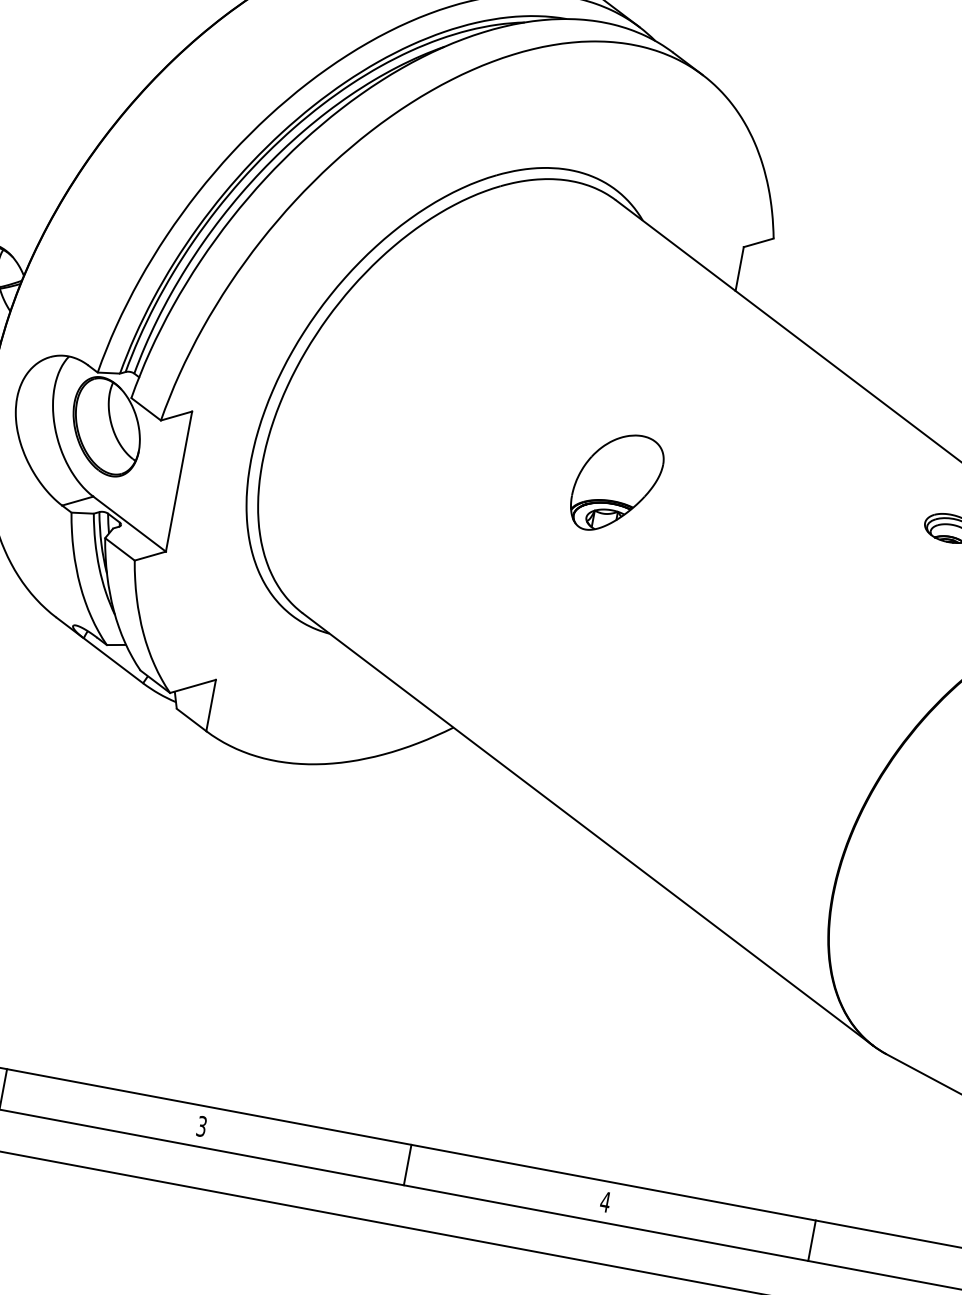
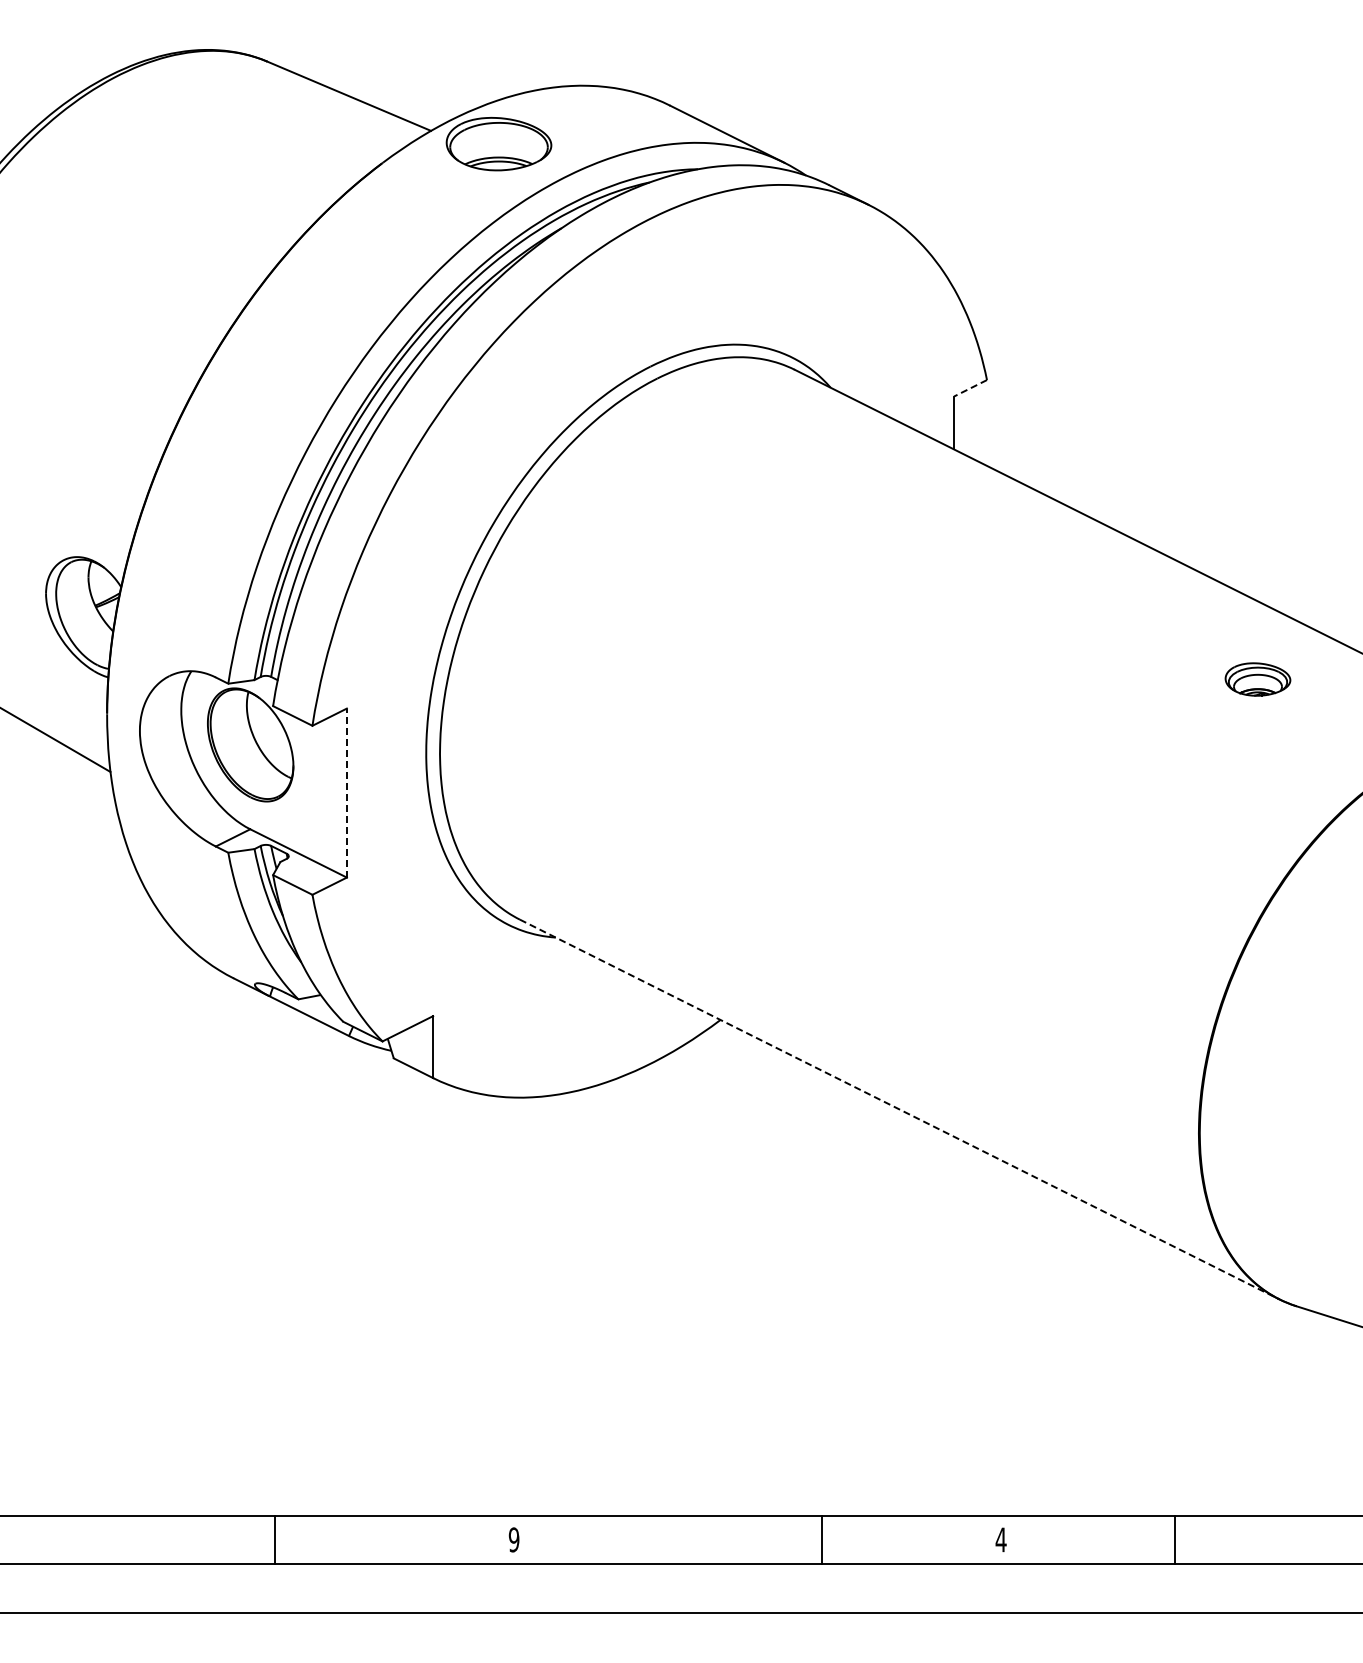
line: (758, 243) -> (970, 388), solid -> dashed
line: (178, 481) -> (346, 793), solid -> dashed
part: (616, 483) -> (857, 699), removed
line: (587, 829) -> (899, 1109), solid -> dashed
text: (201, 1126) -> (513, 1539), 3 -> 9
line: (407, 1164) -> (821, 1539), moved
line: (812, 1240) -> (1175, 1539), moved

